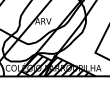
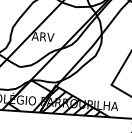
hatch: (37, 64) -> (31, 95), removed

